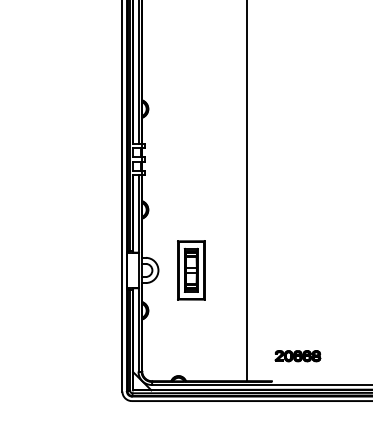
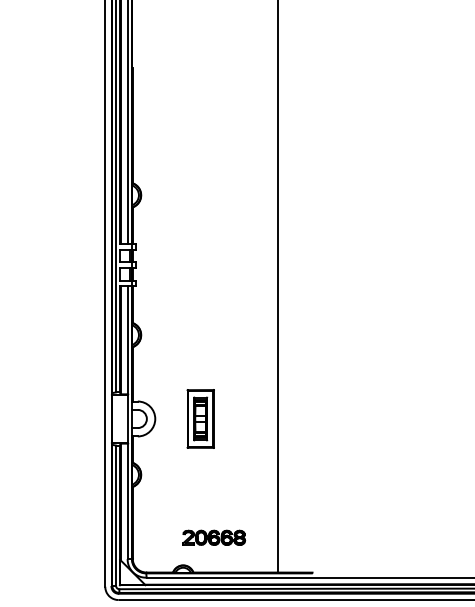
part: (190, 270) -> (199, 419), size x0.71
part: (297, 356) -> (213, 538), moved

